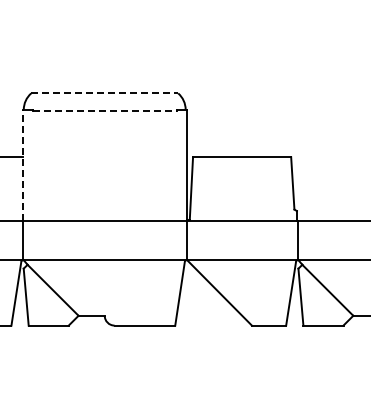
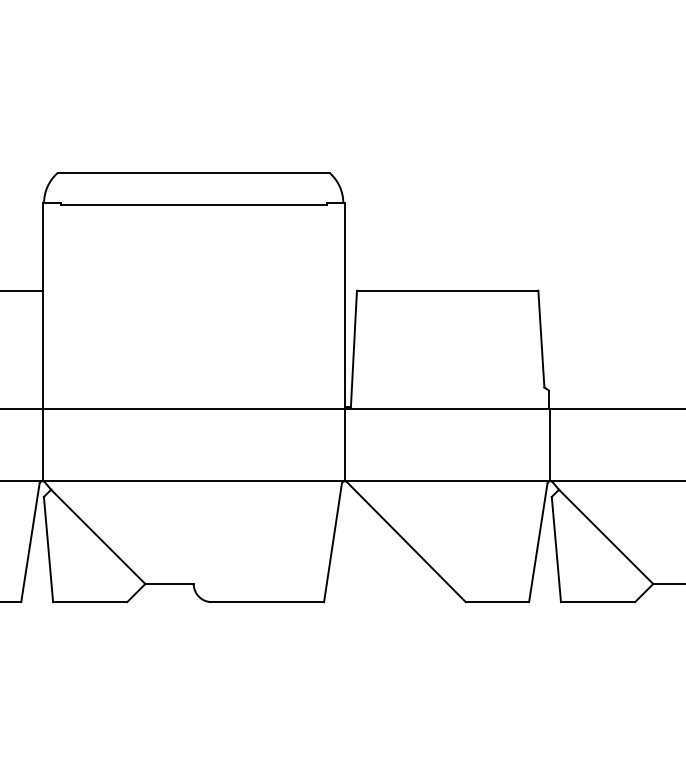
line: (105, 93) -> (195, 173), dashed -> solid
line: (104, 110) -> (193, 204), dashed -> solid
line: (22, 165) -> (41, 306), dashed -> solid

